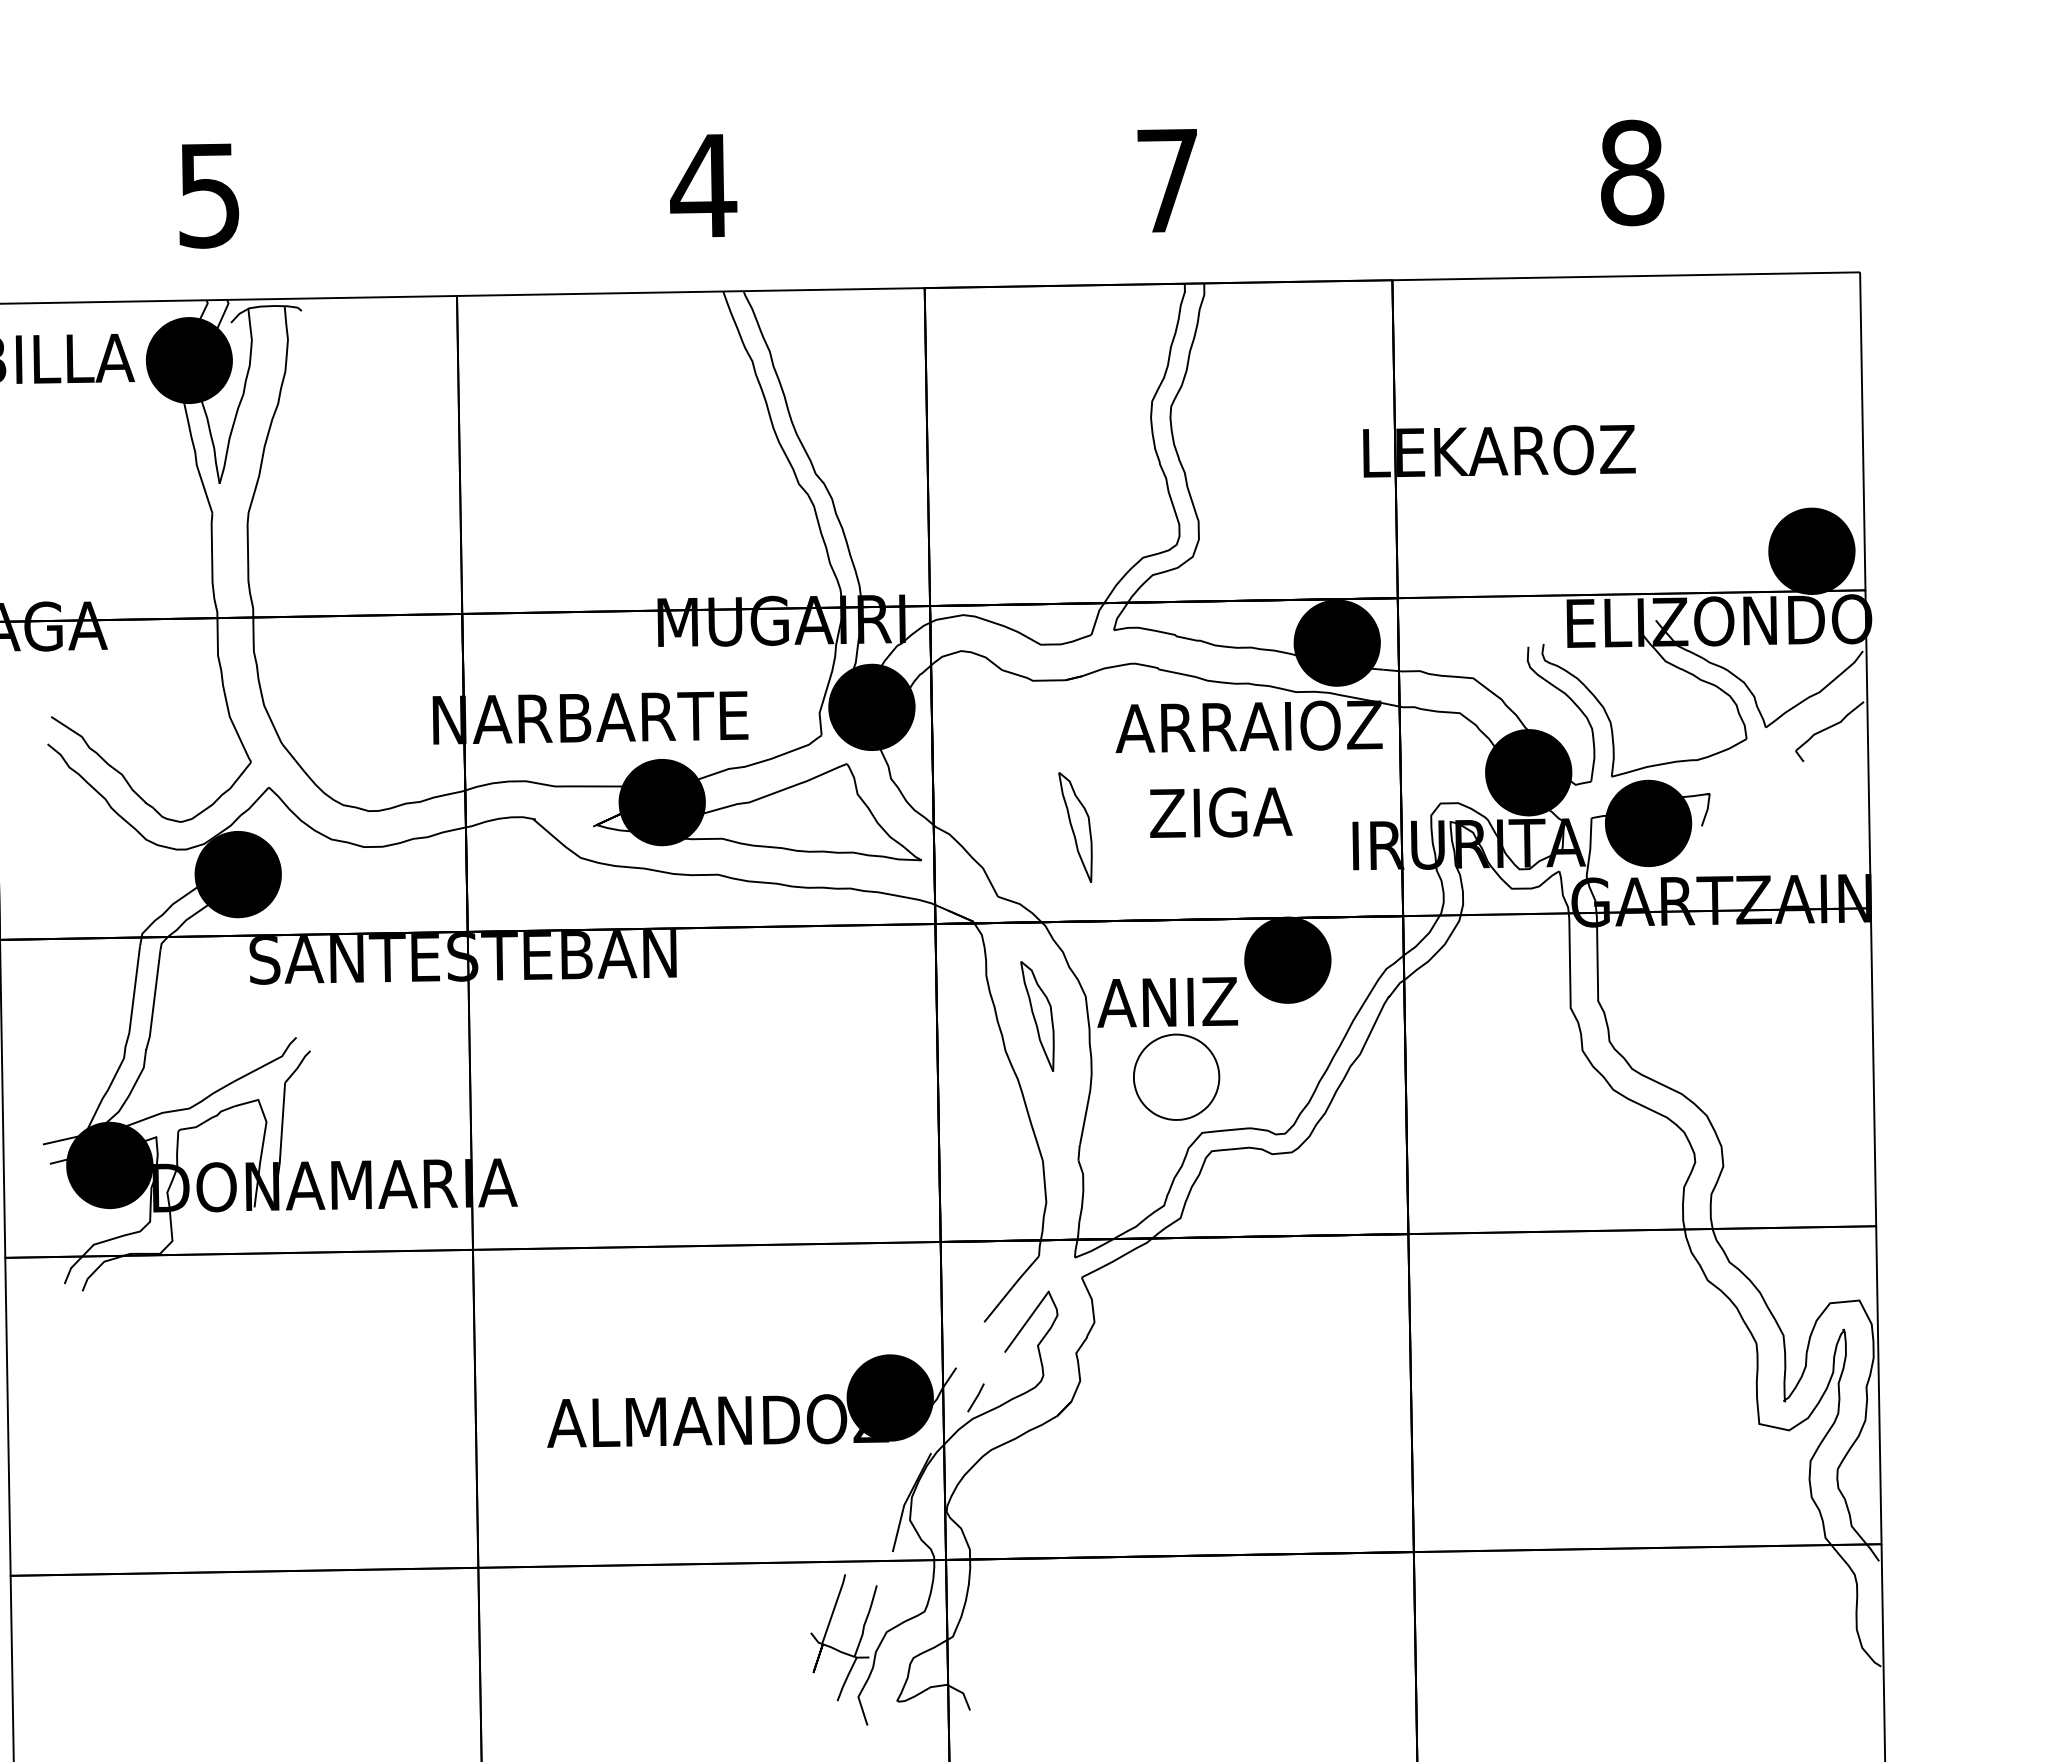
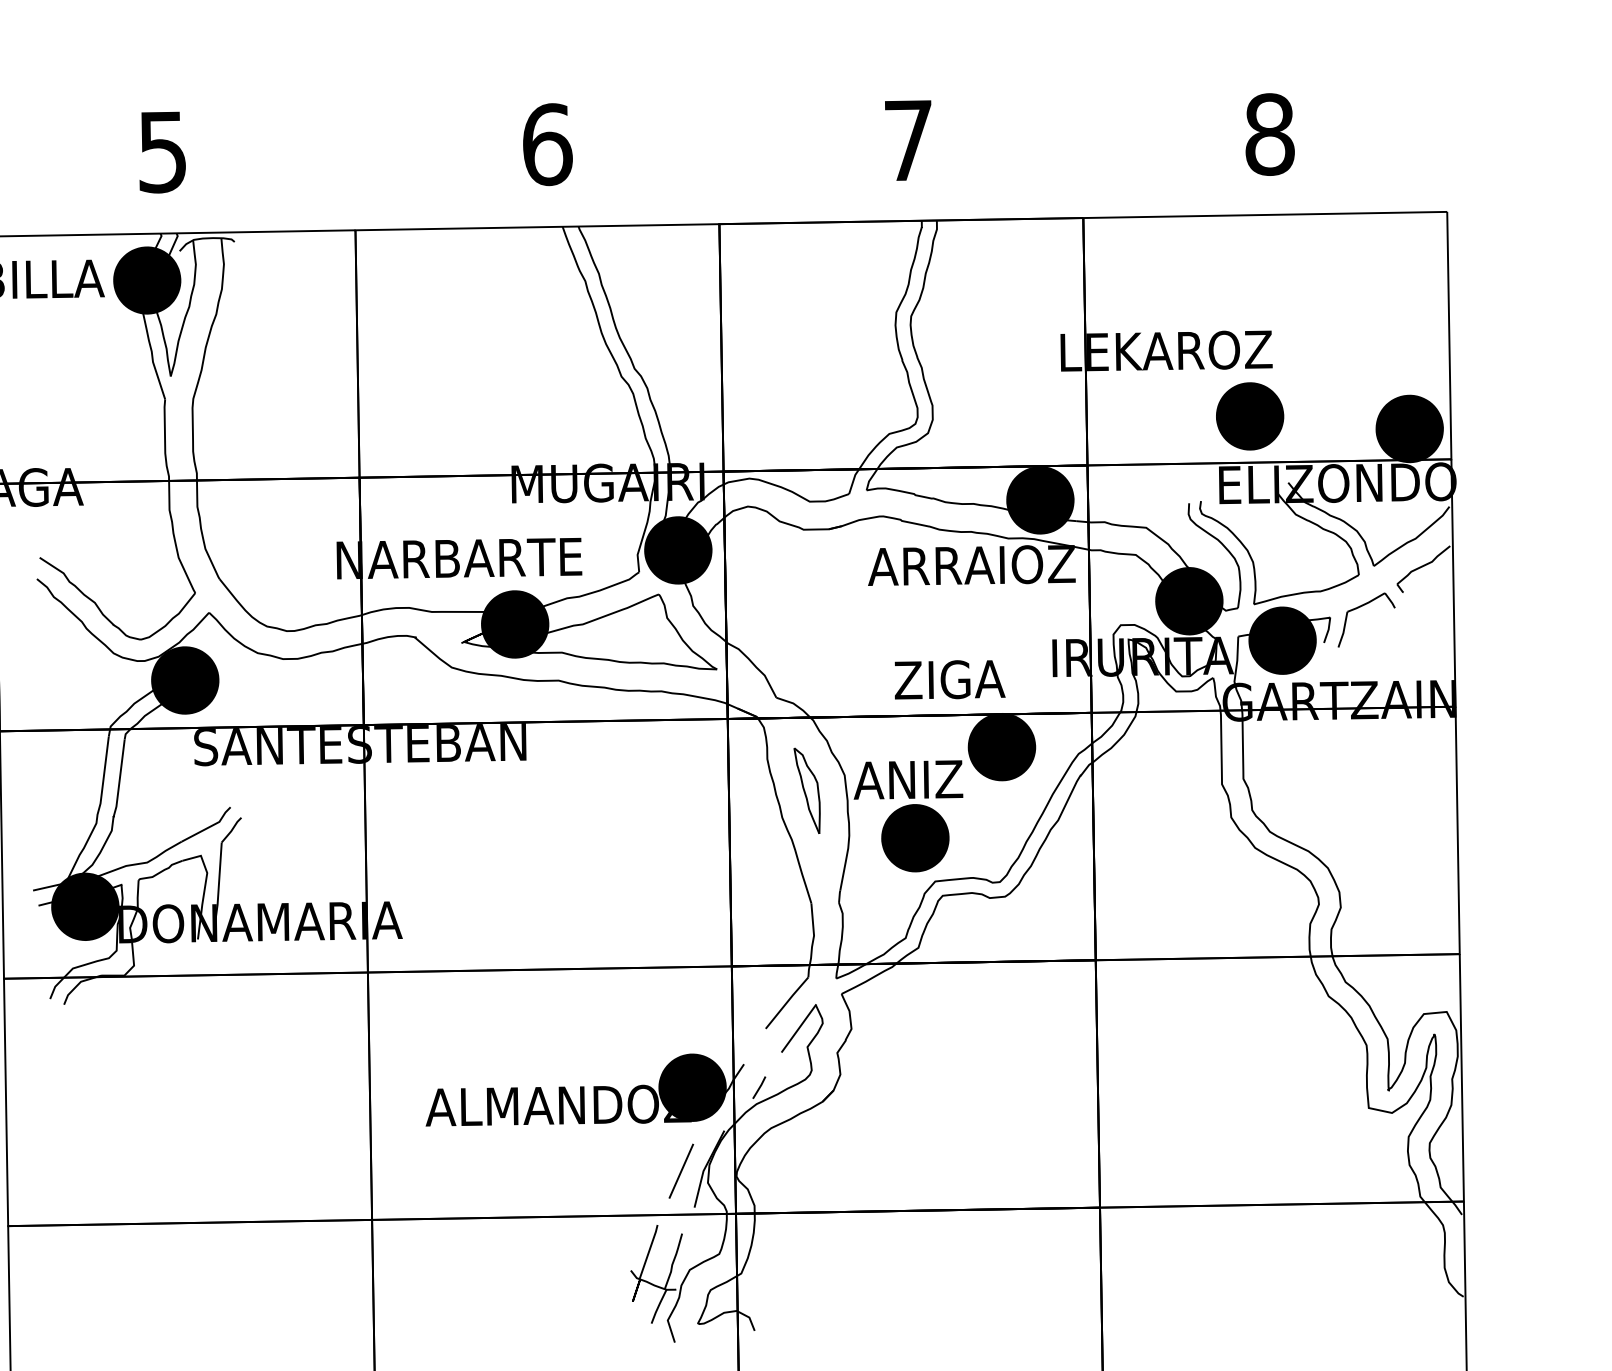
text: (703, 185) -> (547, 144), 4 -> 6
part: (1606, 534) -> (1249, 415), added
part: (1748, 780) -> (1360, 607), added
text: (1221, 812) -> (950, 679), moved
part: (1075, 827) -> (836, 643), removed
fill: (1176, 1076) -> (915, 837), added
line: (875, 1505) -> (681, 1171), added

